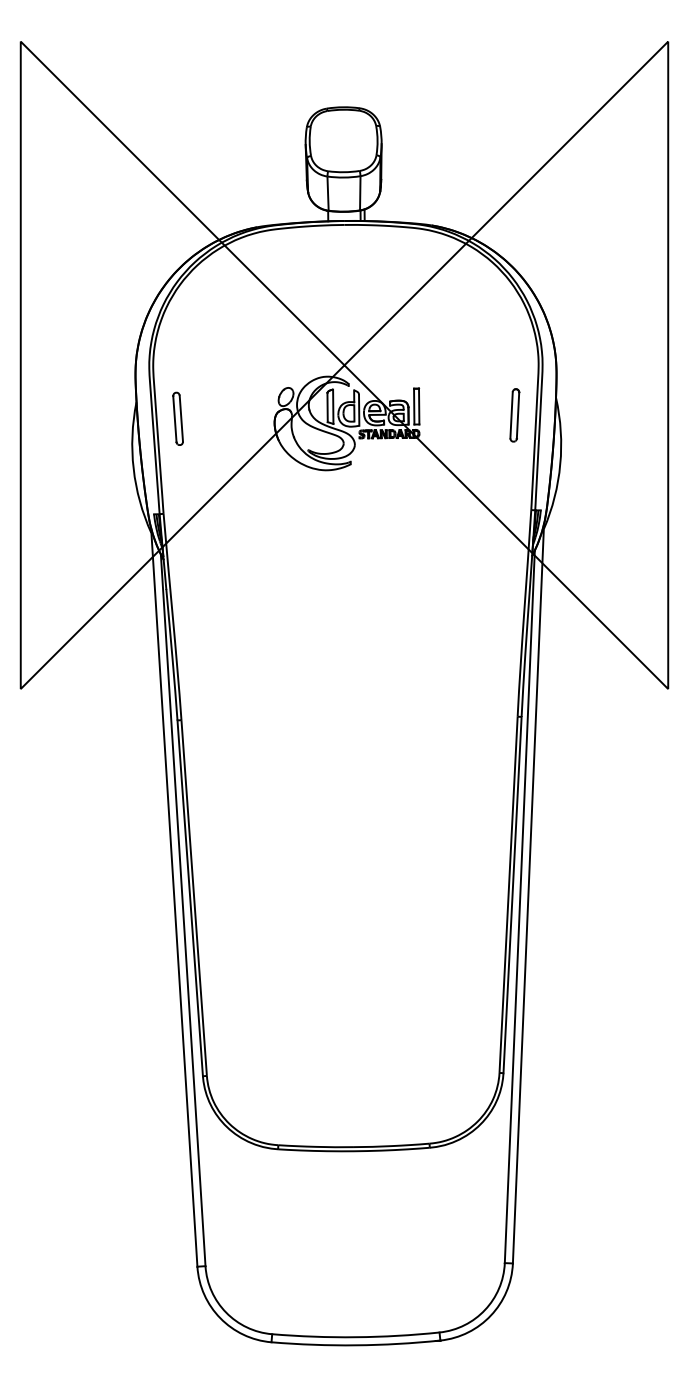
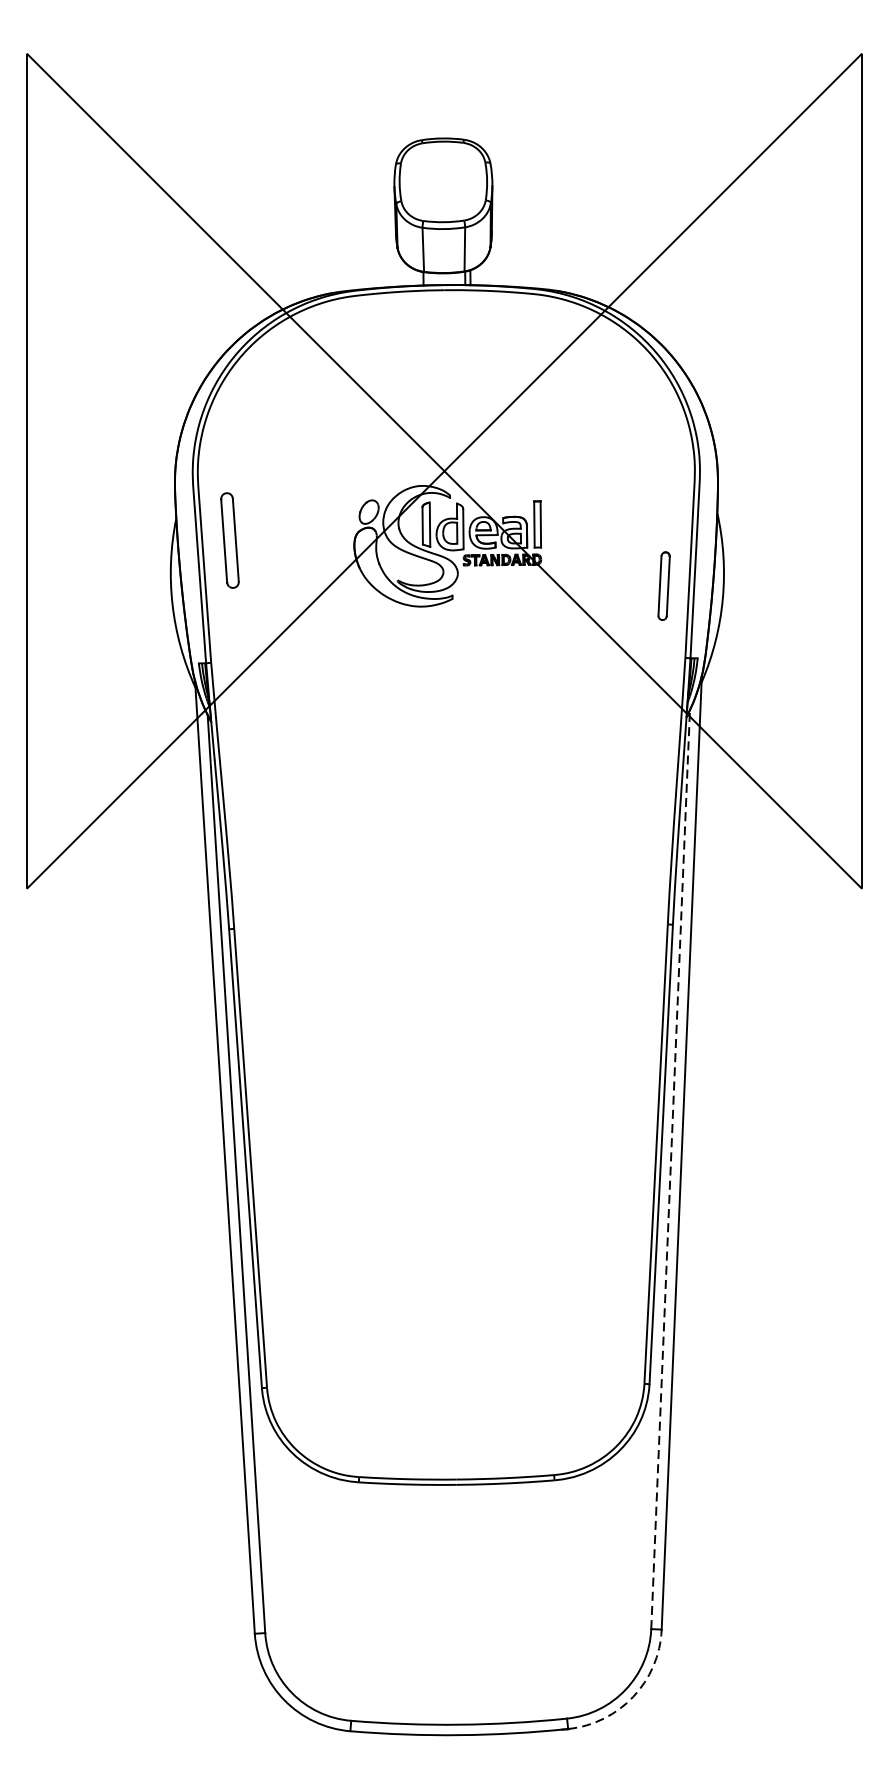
part: (514, 415) -> (663, 586), moved
part: (177, 418) -> (229, 539), size x1.4
line: (519, 906) -> (670, 1169), solid -> dashed
arc: (490, 1315) -> (632, 1696), solid -> dashed

